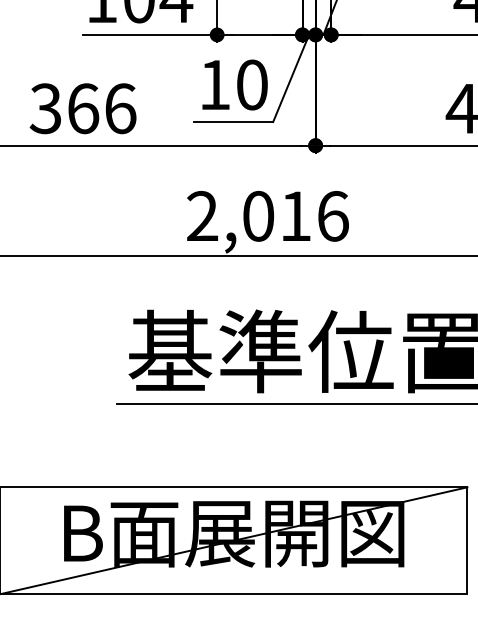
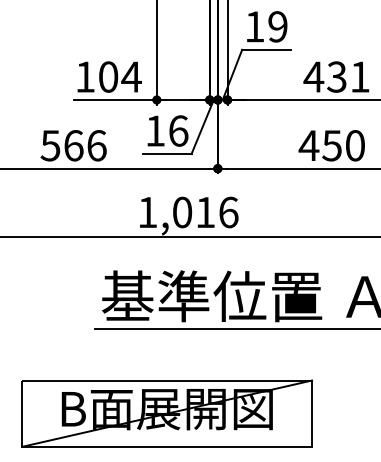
text: (252, 84) -> (178, 130), 10 -> 16
text: (45, 108) -> (50, 145), 366 -> 566
text: (202, 214) -> (147, 211), 2,016 -> 1,016

